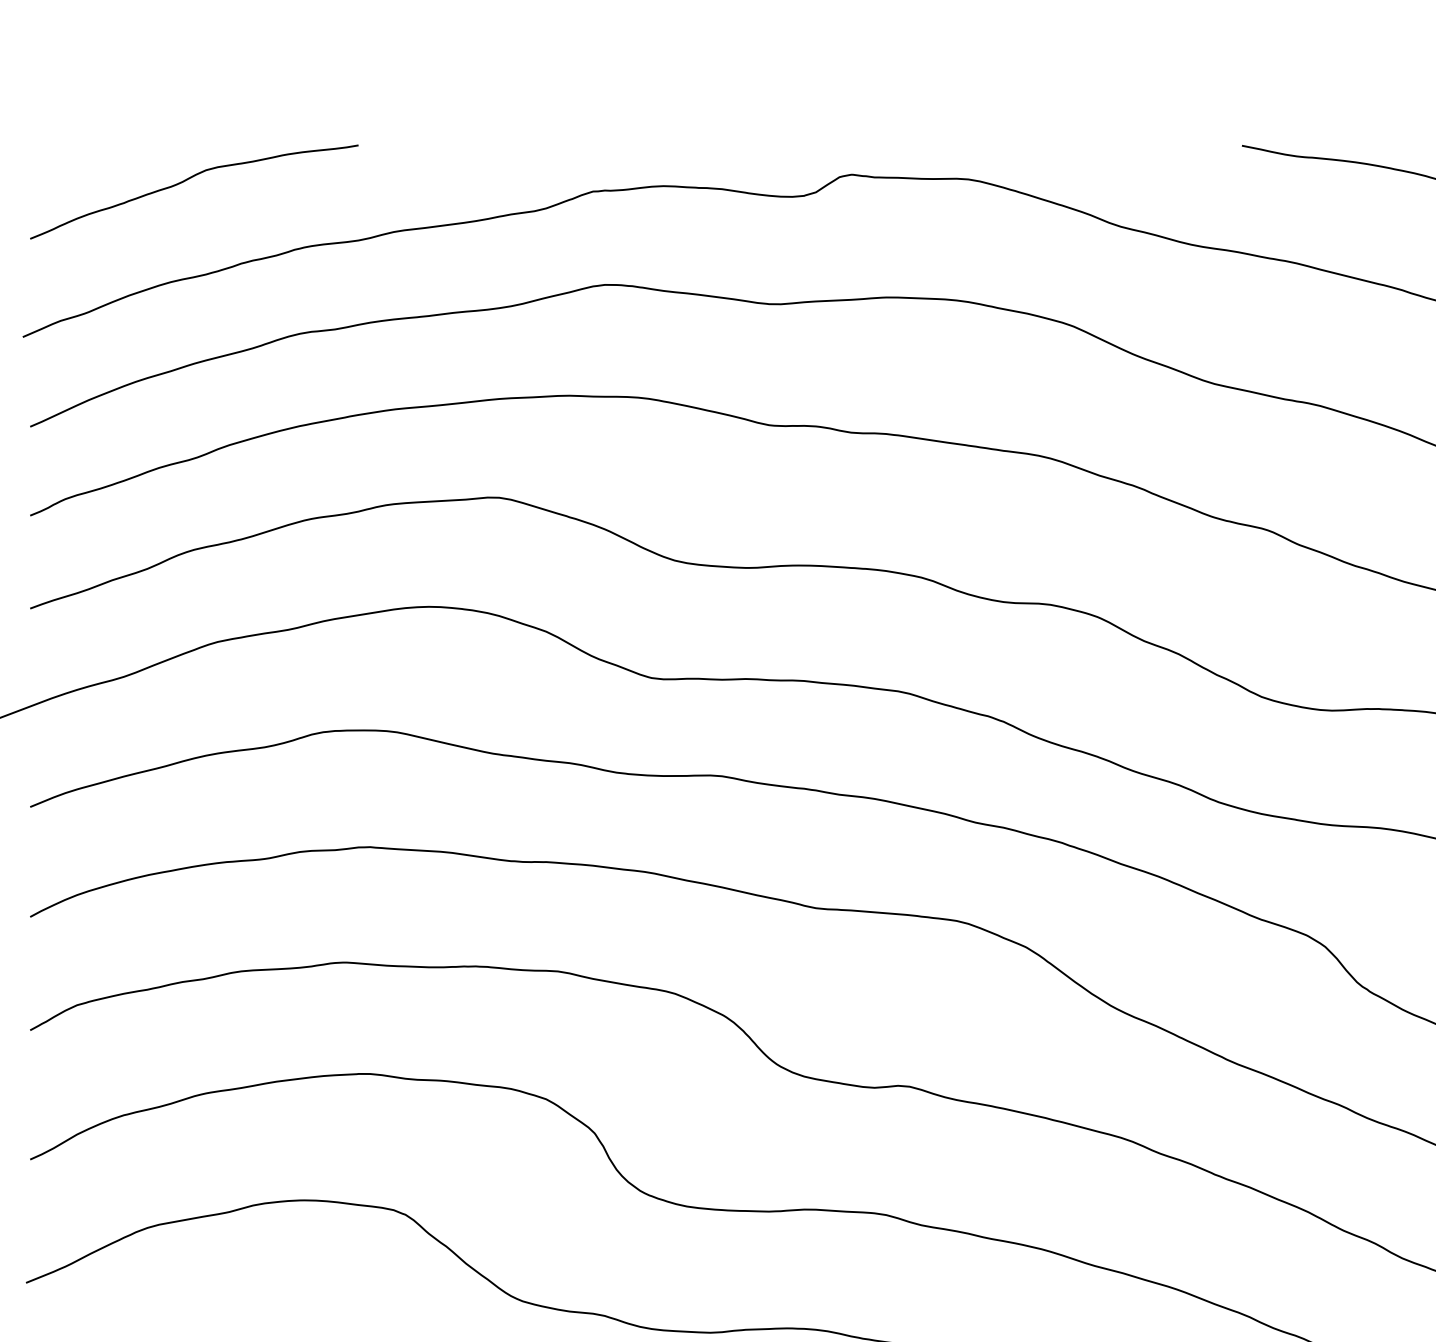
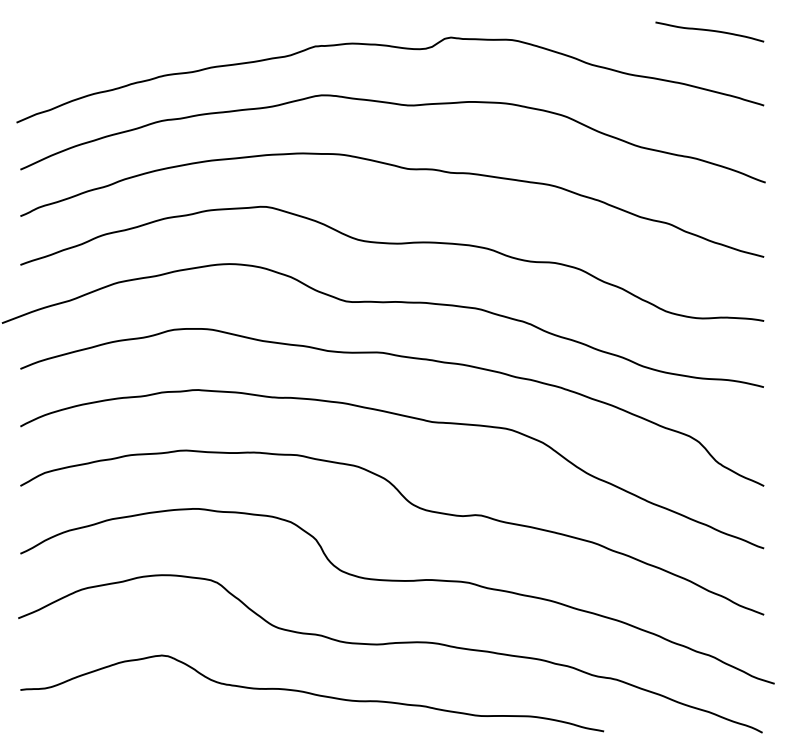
curve: (190, 180) -> (104, 40), removed

